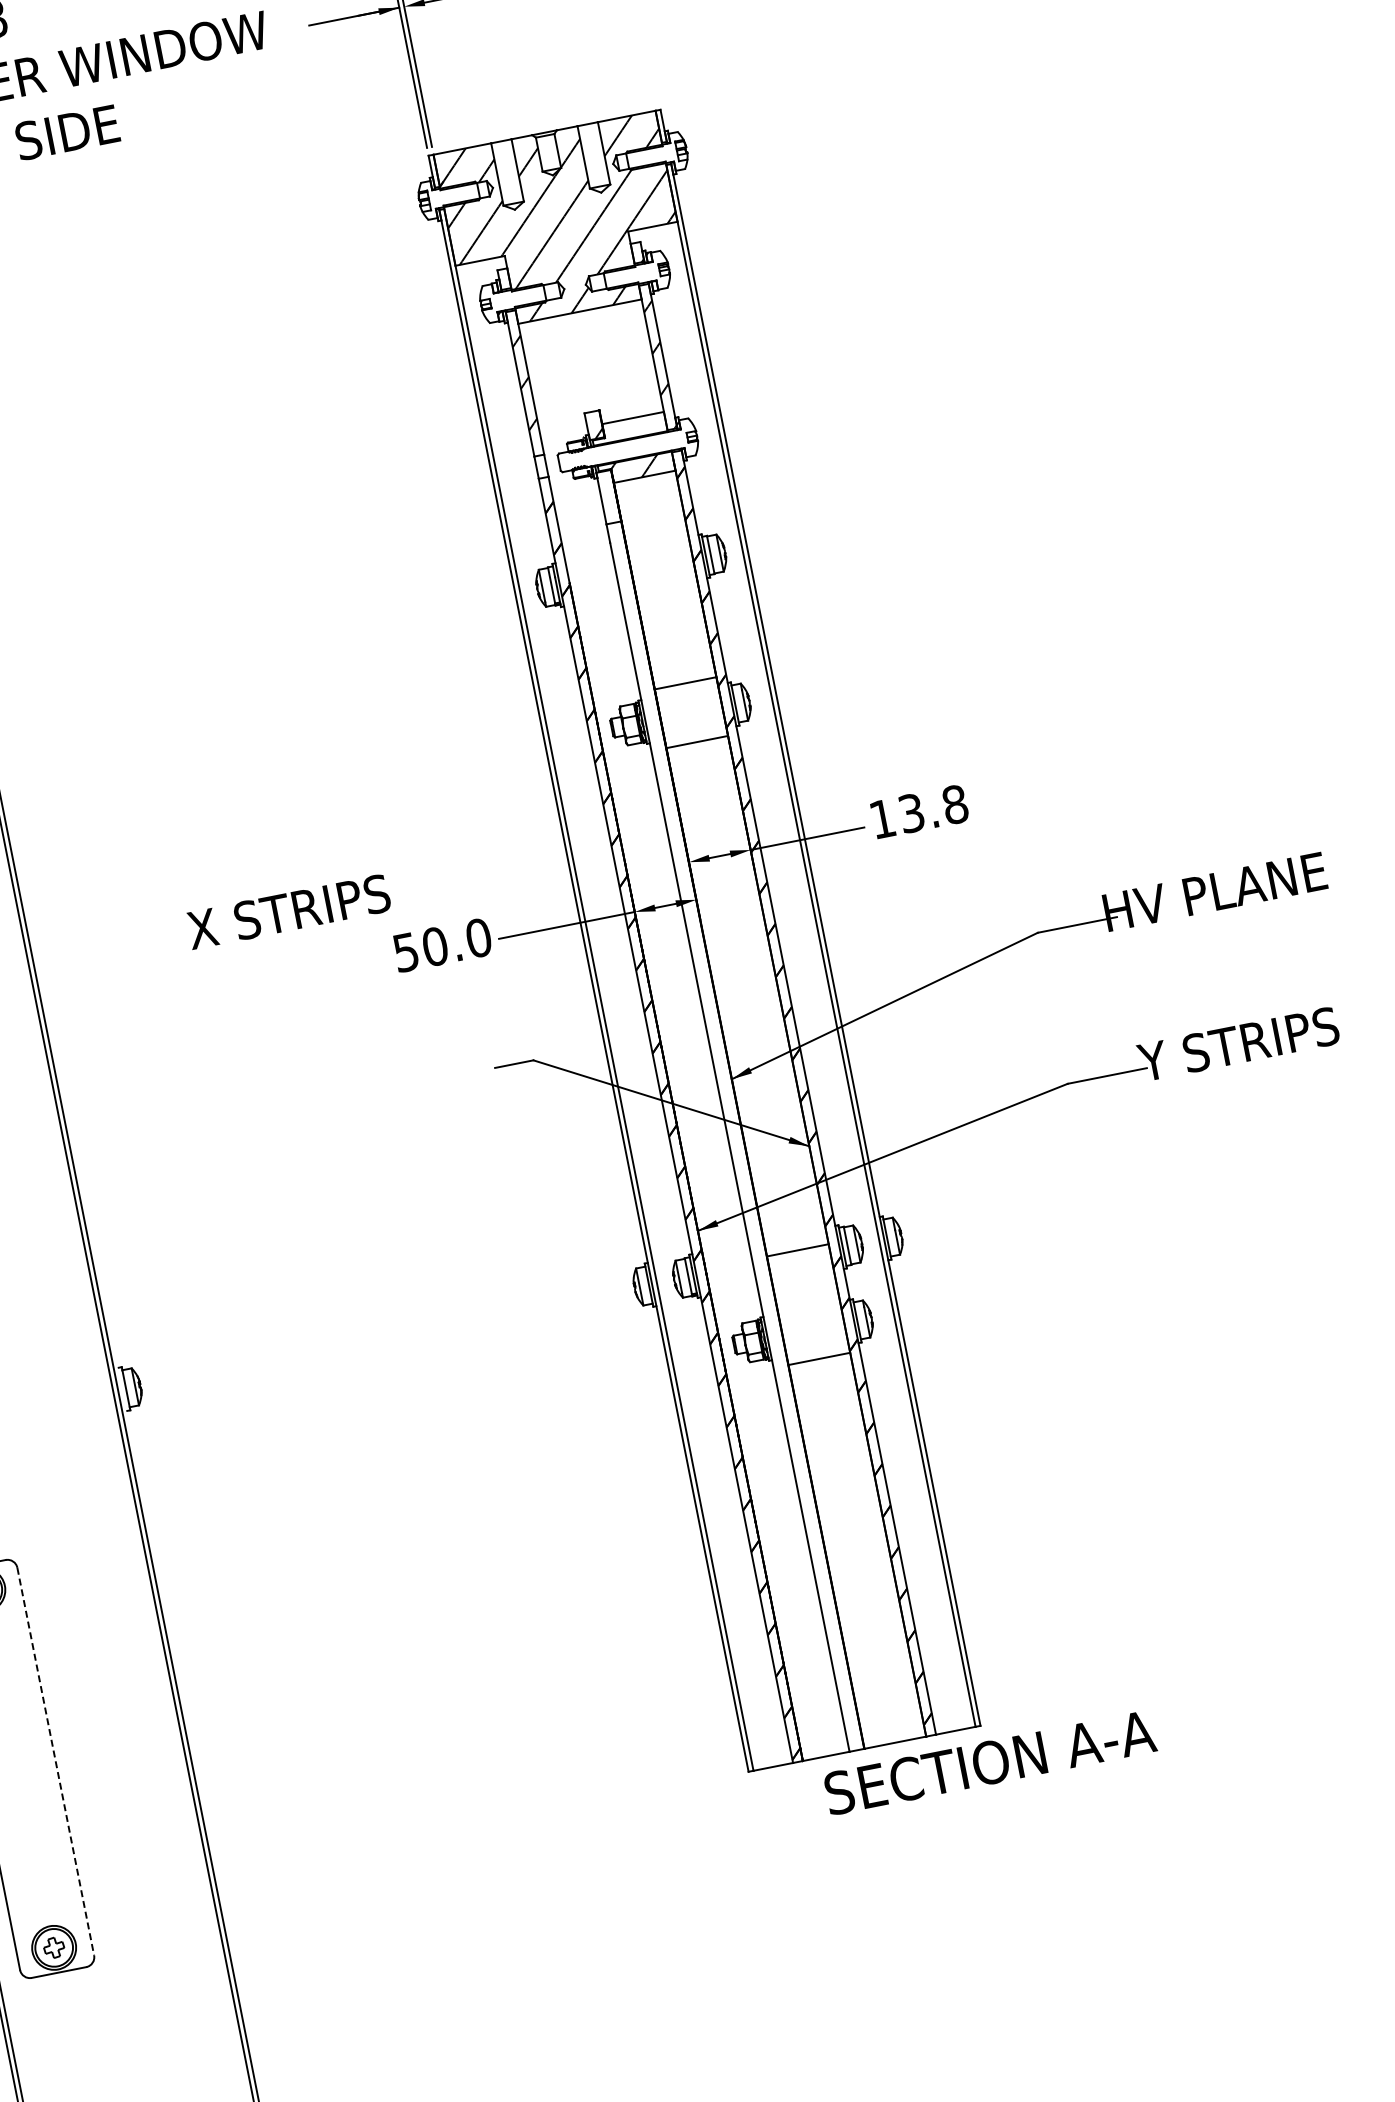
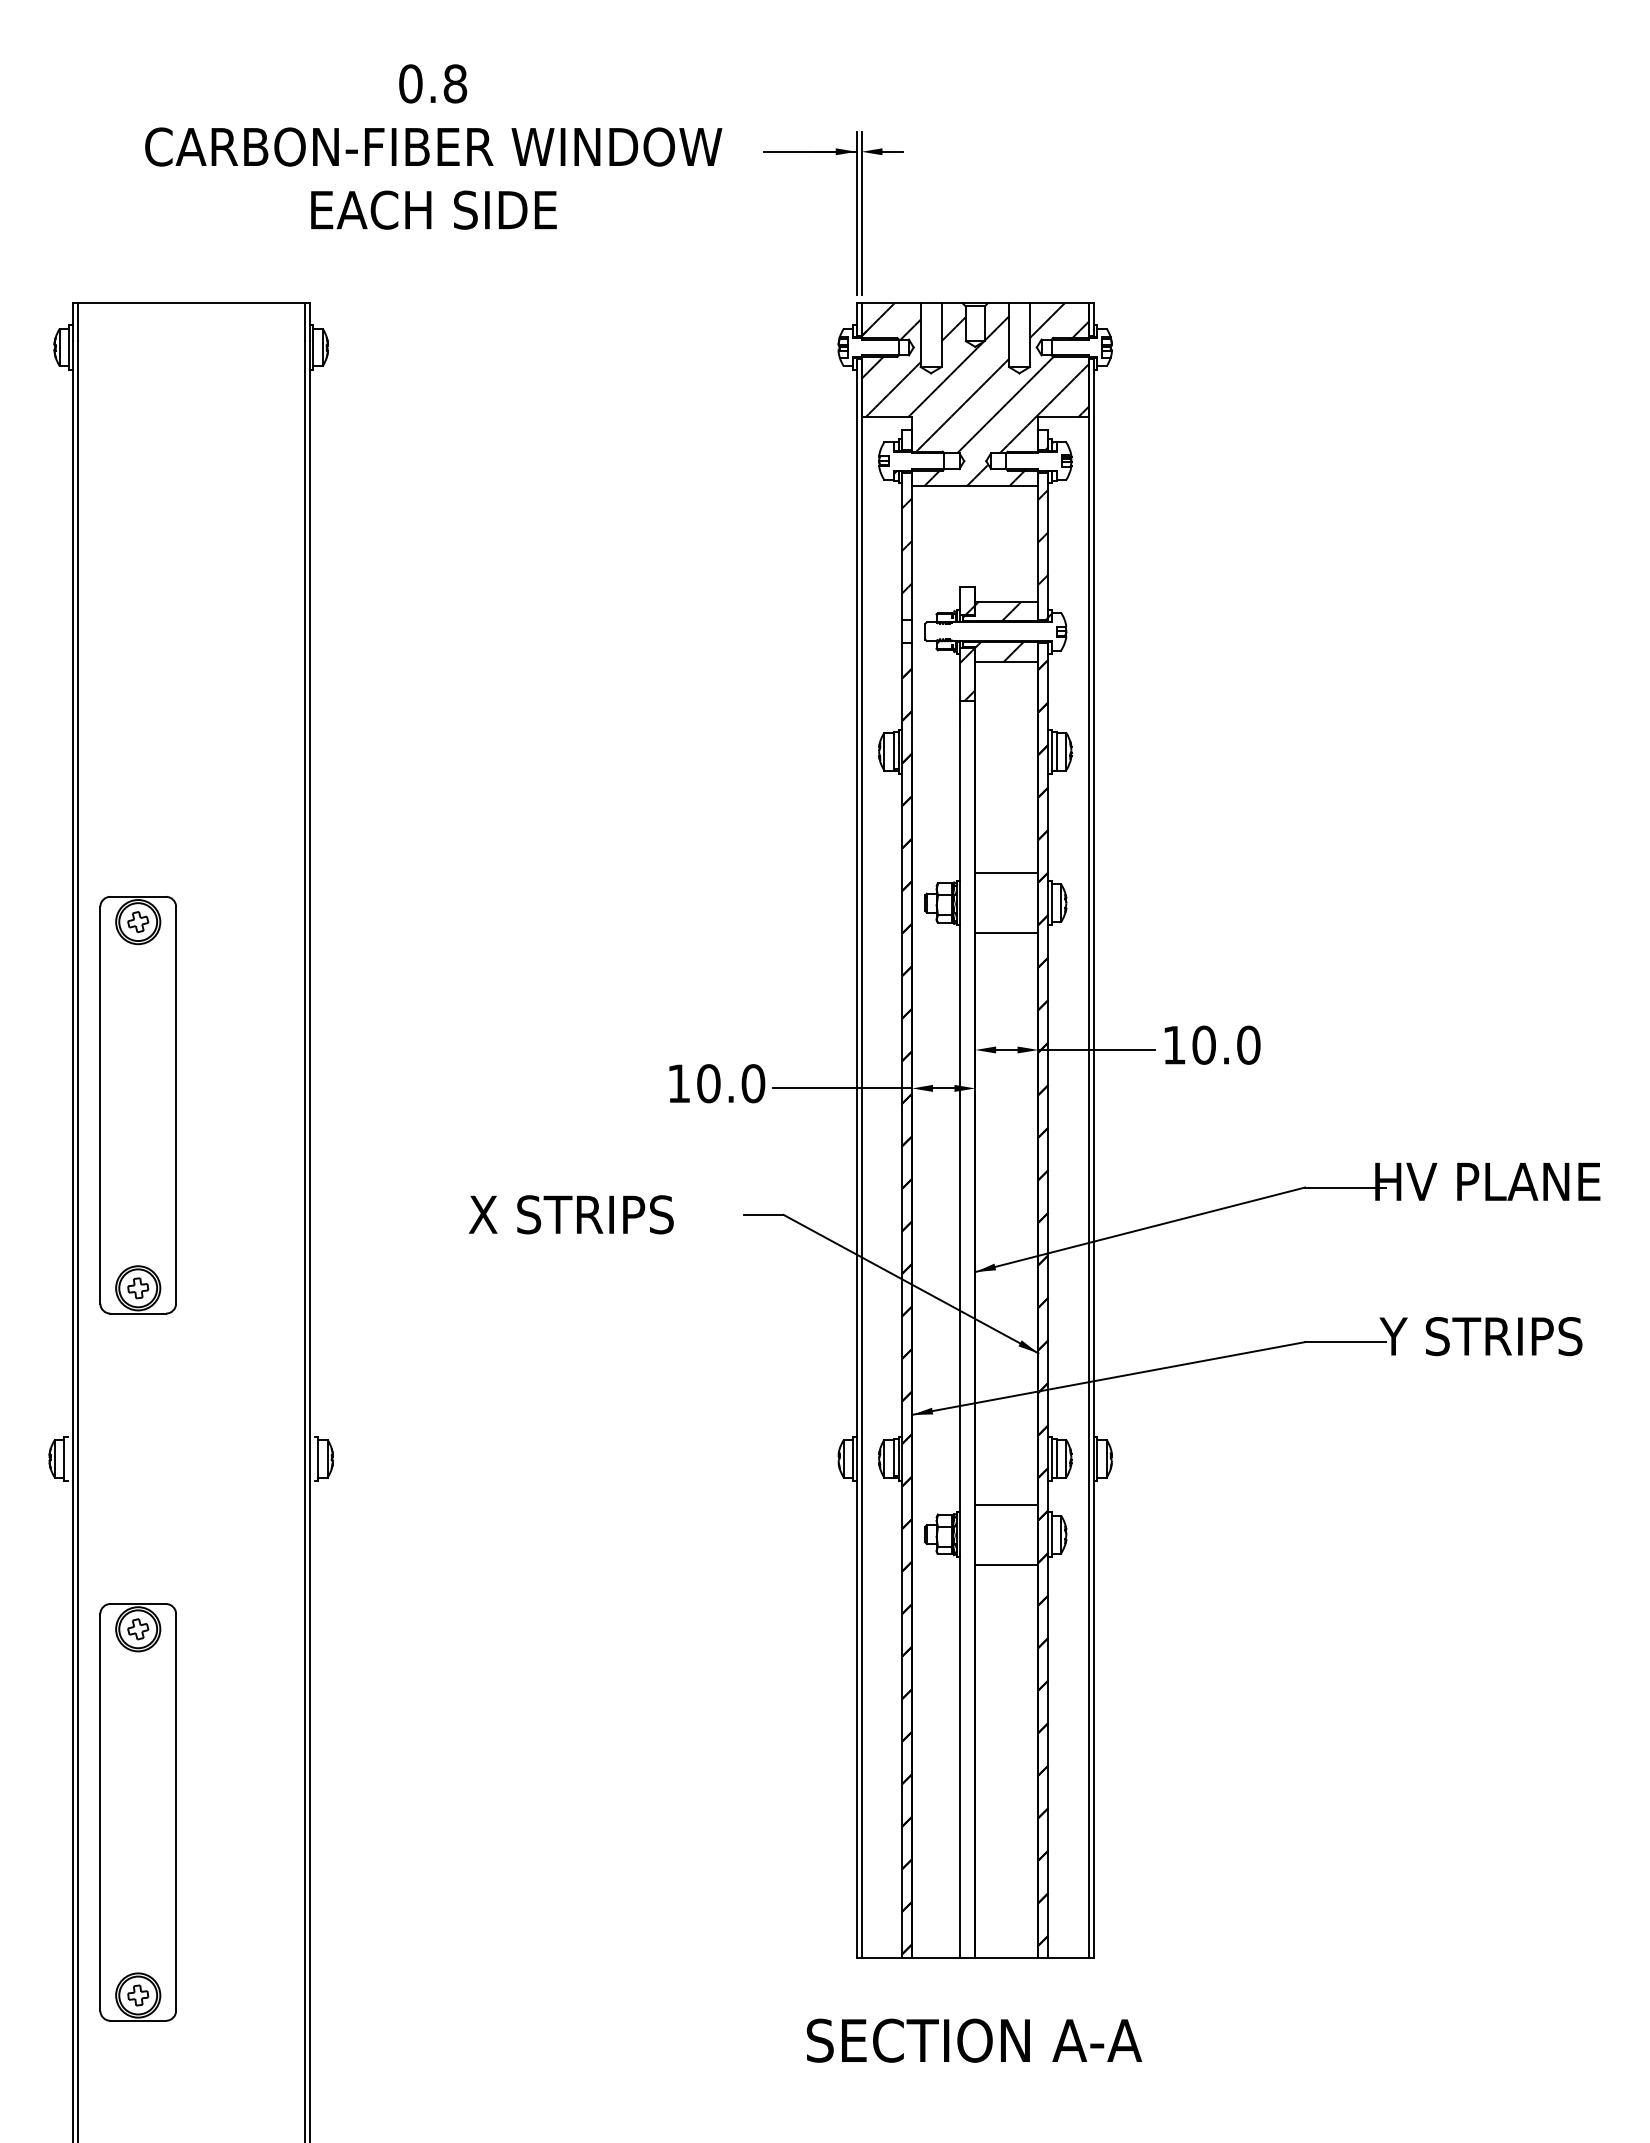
hatch: (620, 430) -> (991, 611), added
hatch: (607, 497) -> (966, 674), added
text: (933, 808) -> (1226, 1044), 13.8 -> 10.0
text: (288, 911) -> (571, 1214), moved
text: (405, 952) -> (678, 1083), 50.0 -> 10.0
line: (797, 1250) -> (1006, 1504), moved
line: (56, 1761) -> (176, 1812), dashed -> solid
text: (990, 1762) -> (974, 2040), moved

